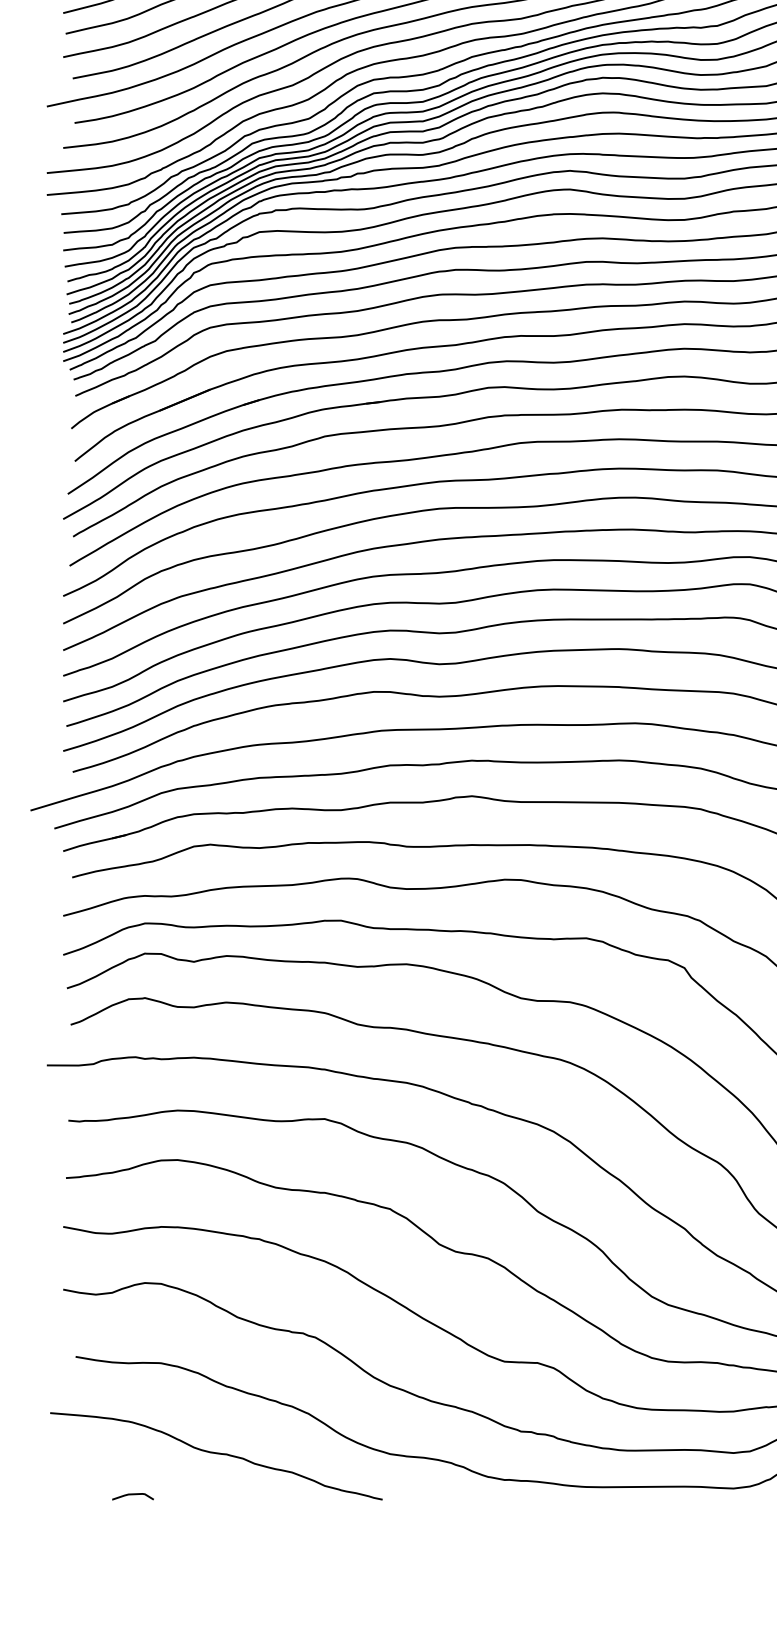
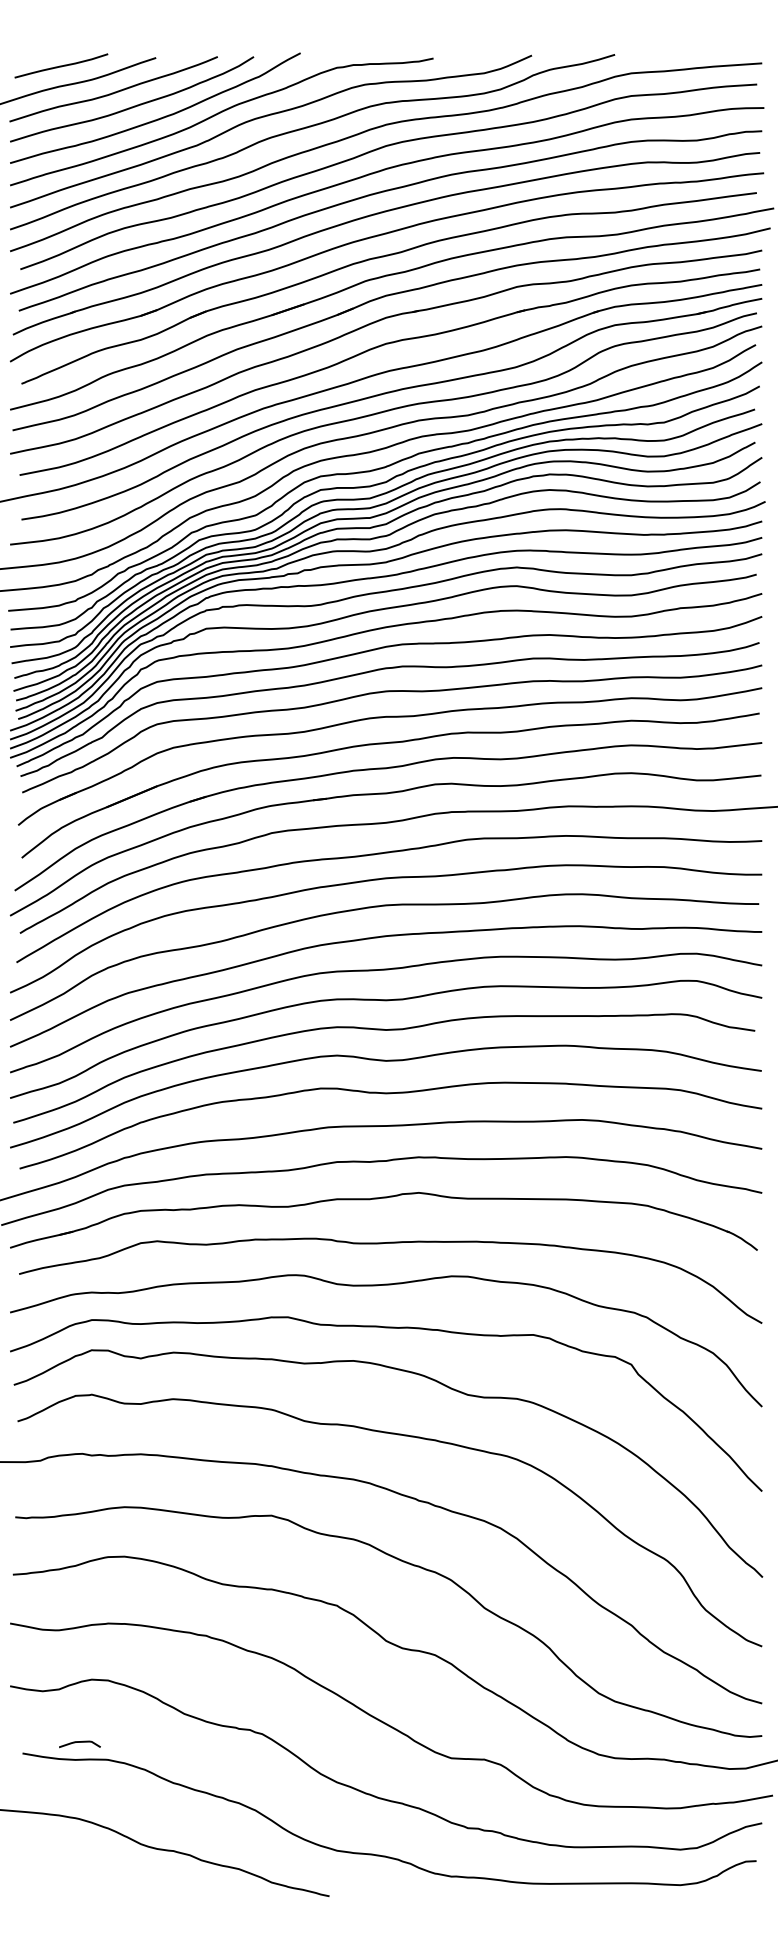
curve: (132, 1494) -> (79, 1742), moved

